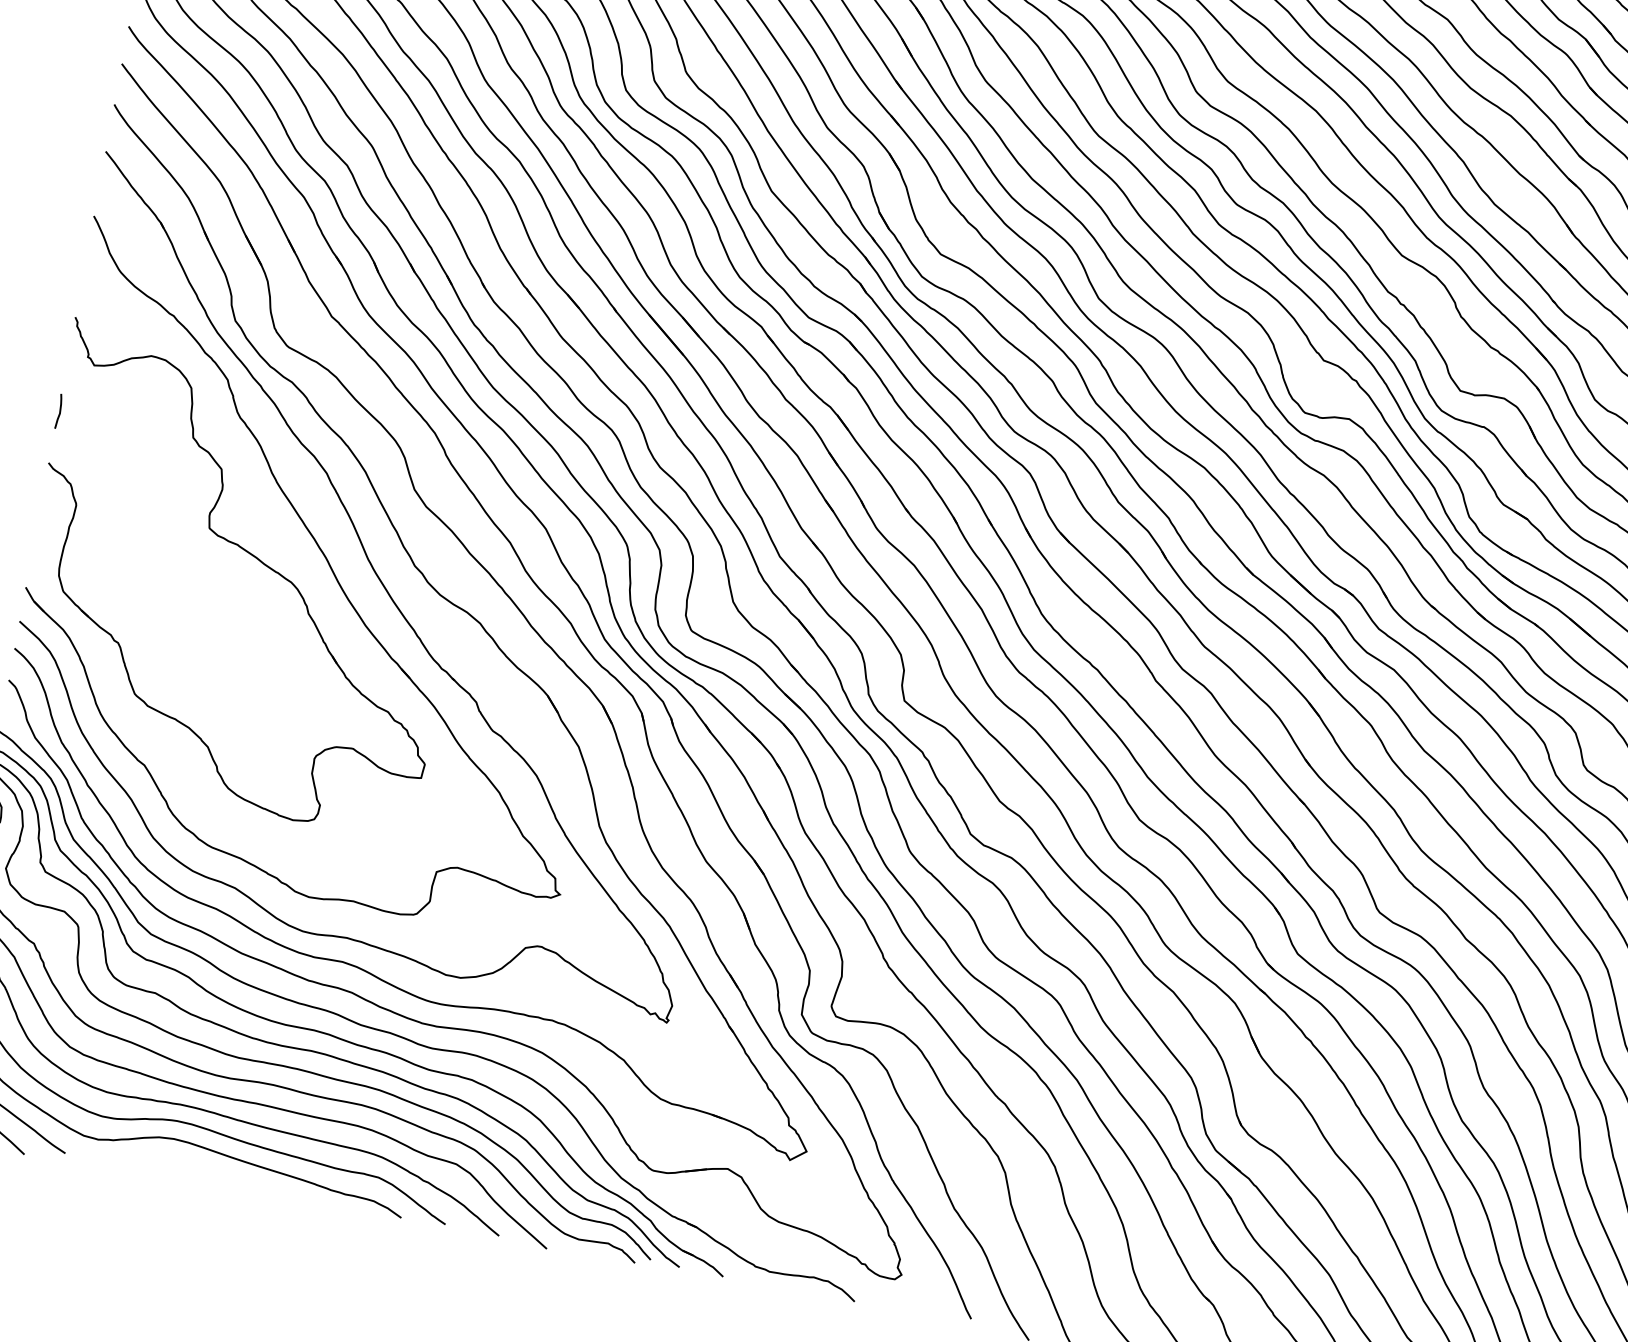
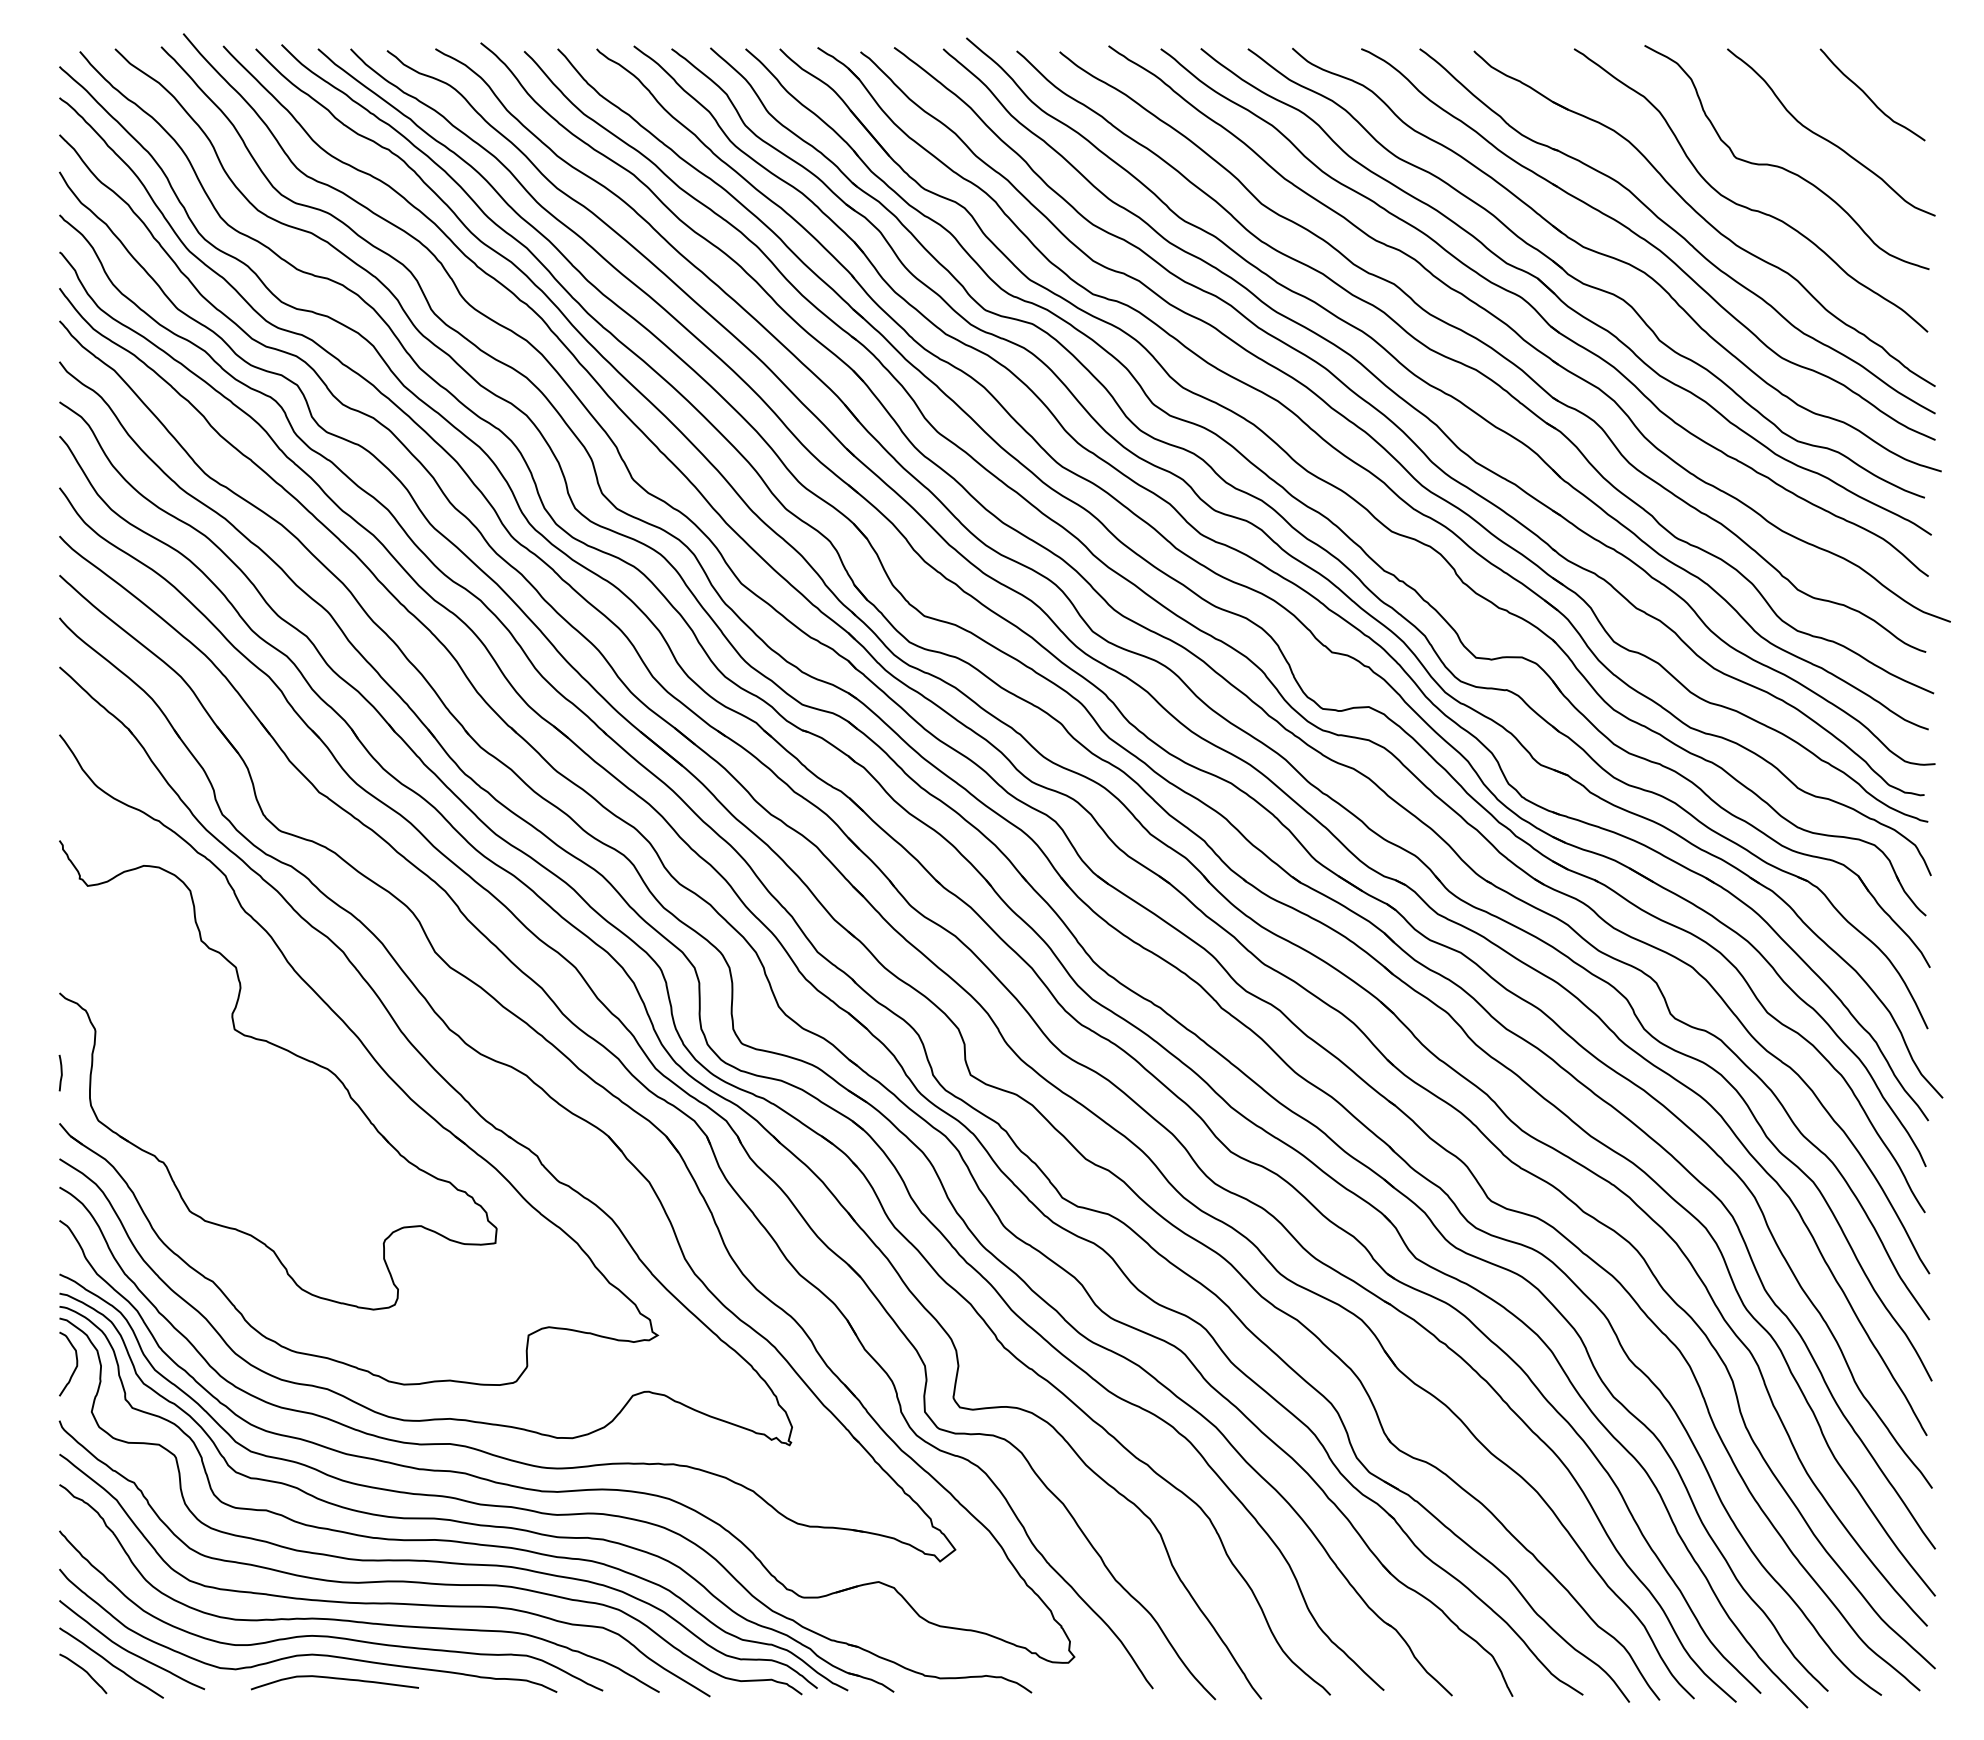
curve: (59, 410) -> (60, 1072), moved
curve: (190, 1166) -> (334, 1679), added

